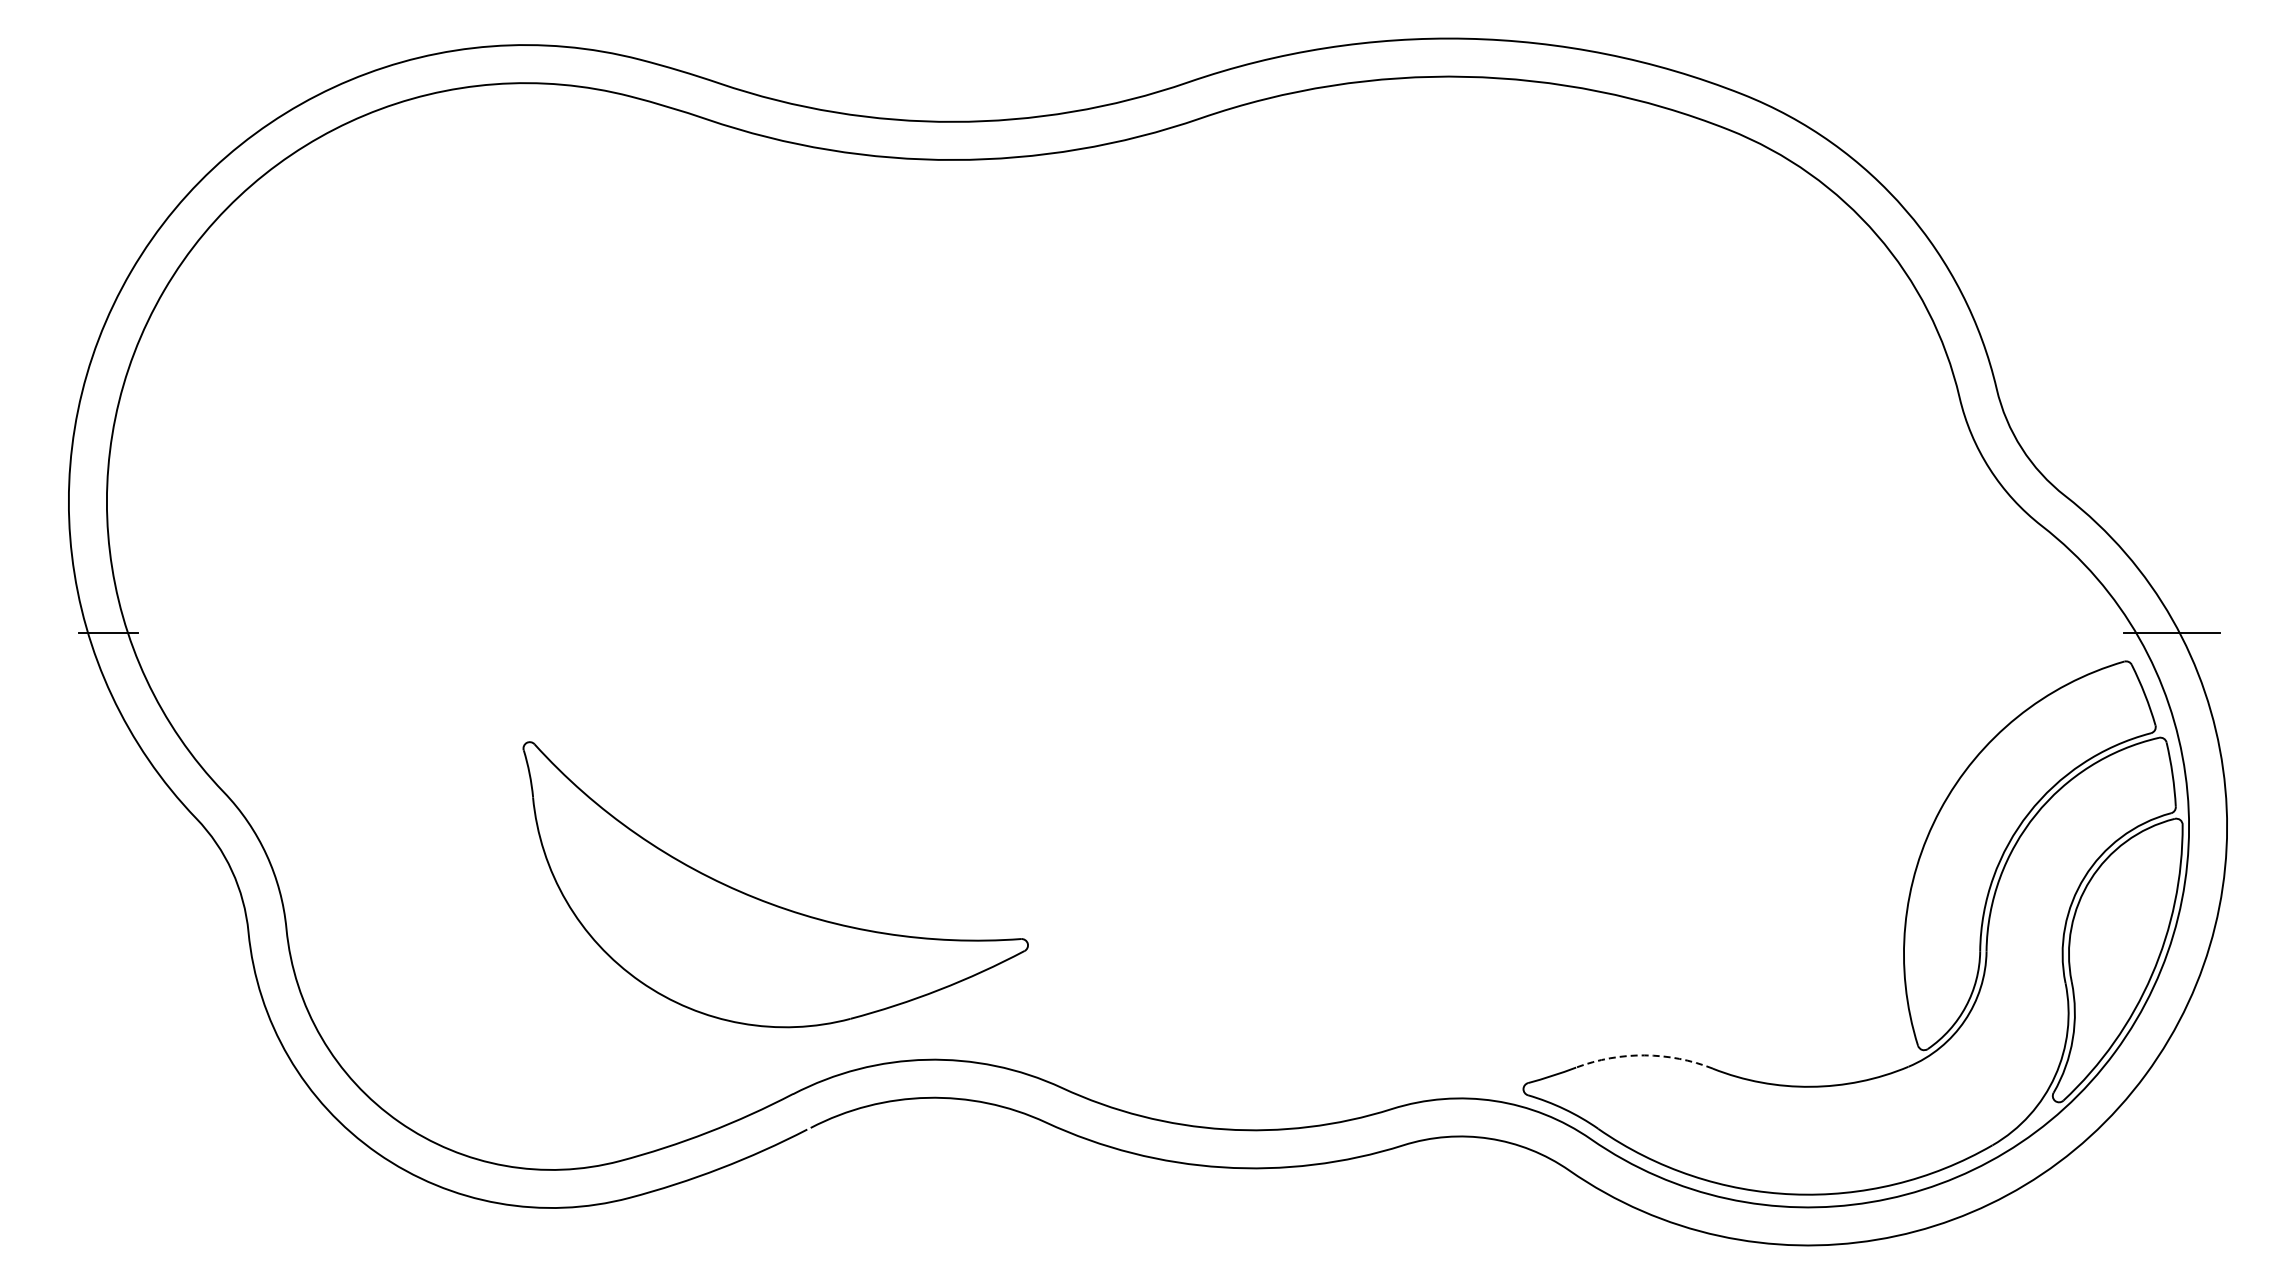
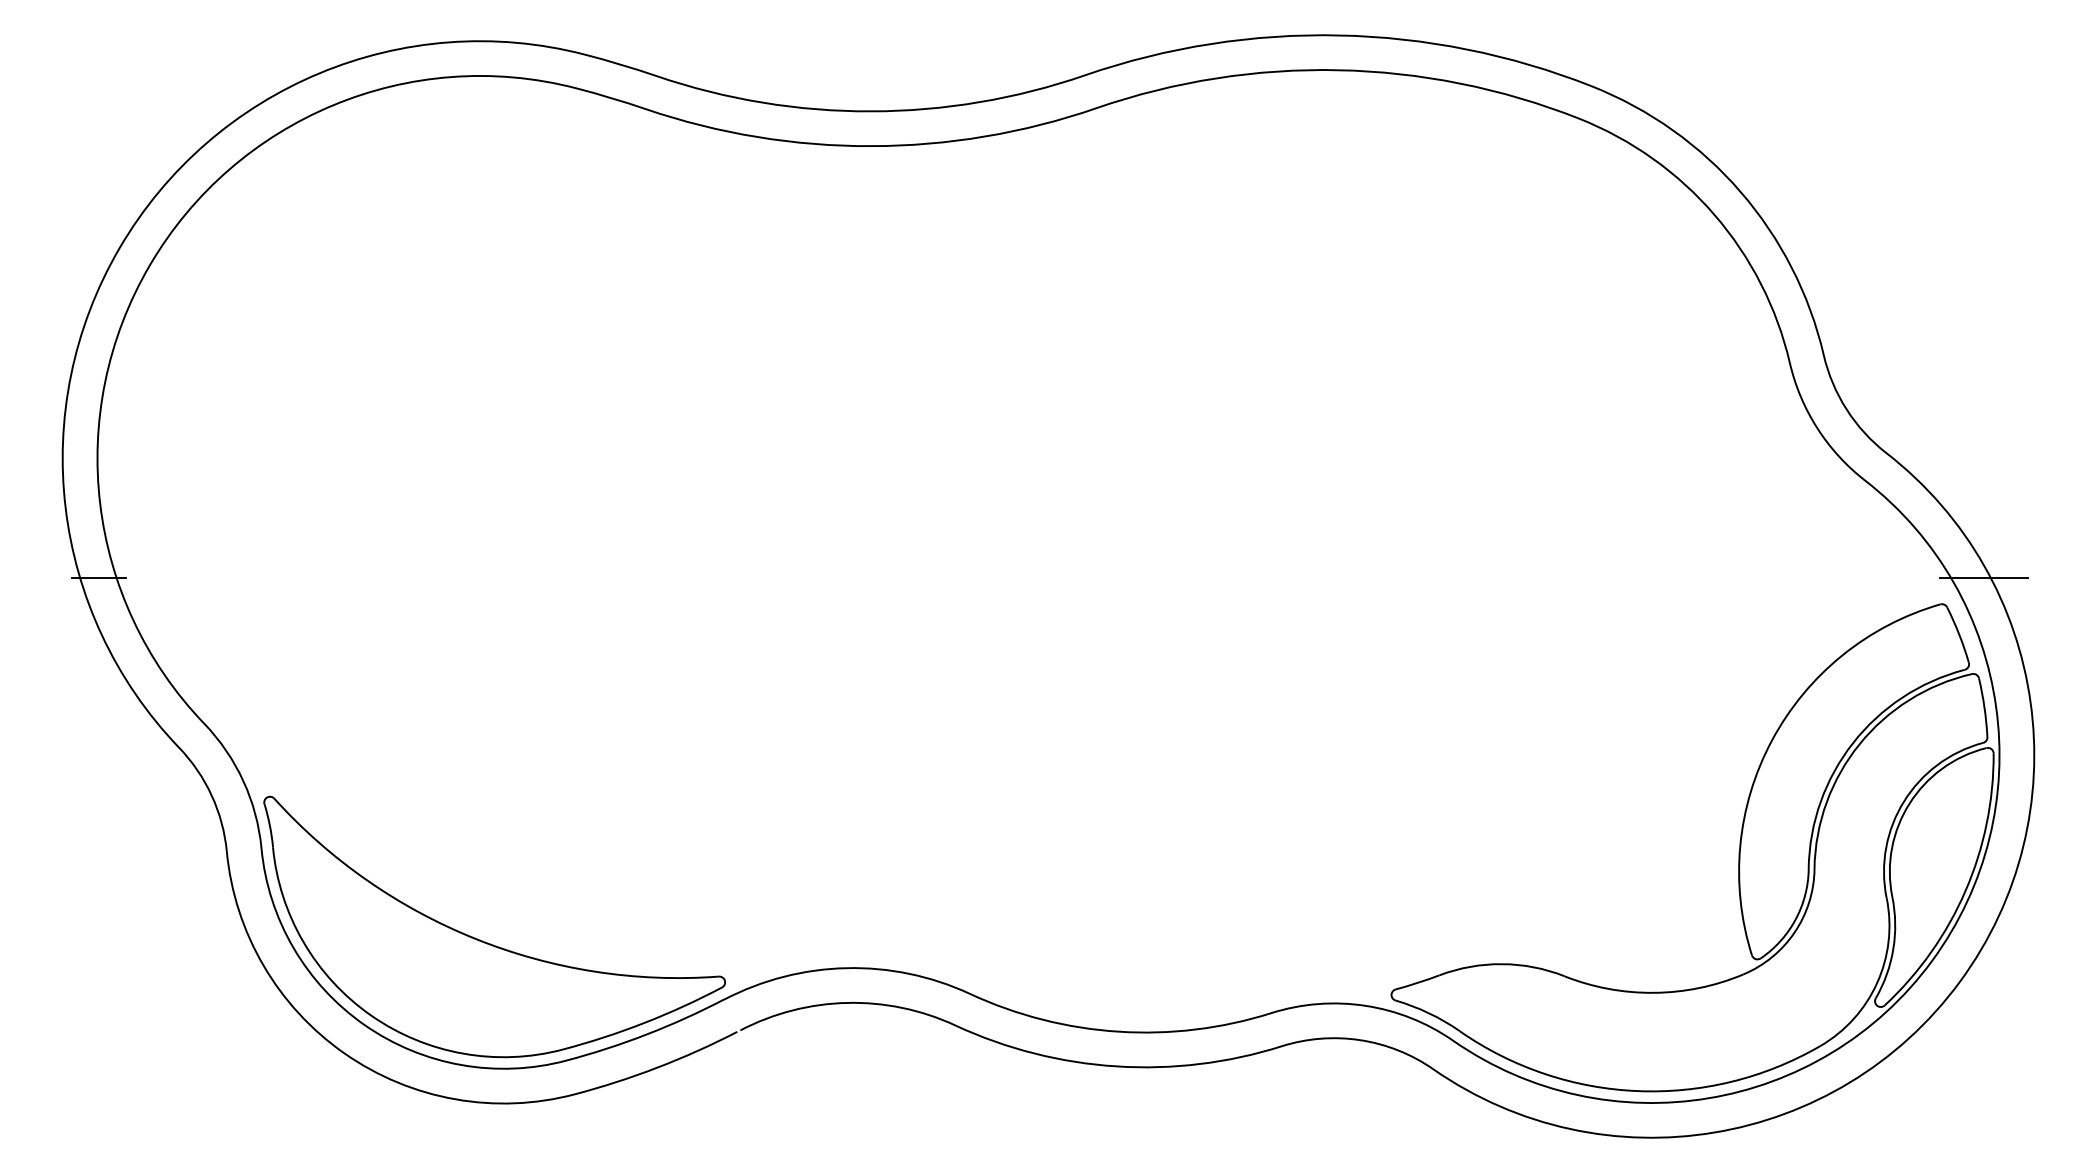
part: (770, 902) -> (489, 943), moved
arc: (1644, 1055) -> (1502, 964), dashed -> solid

